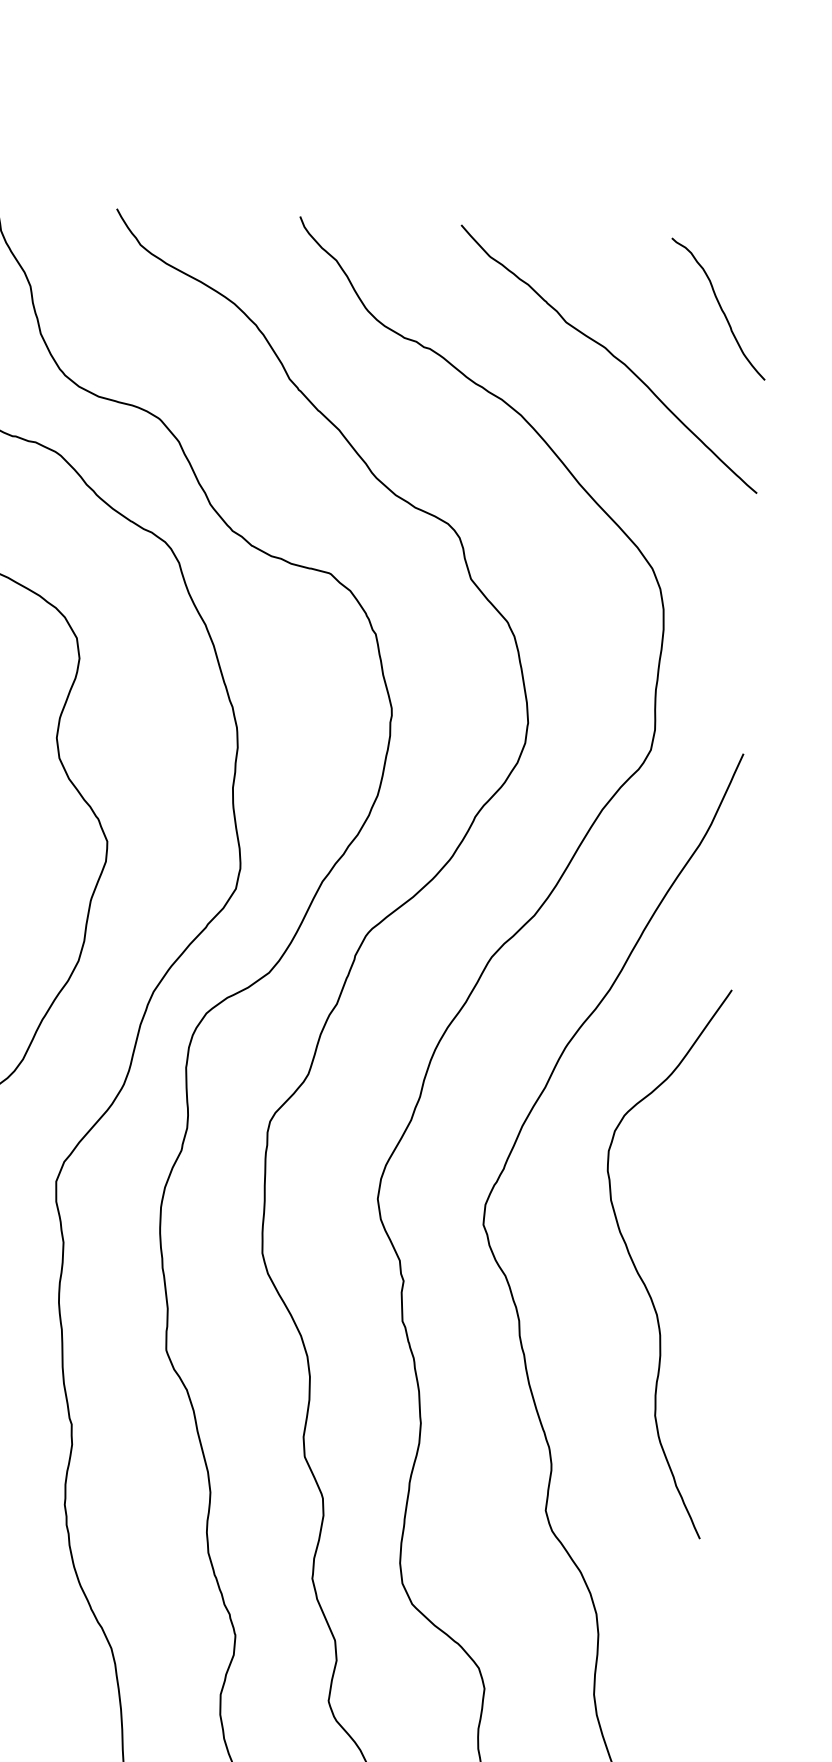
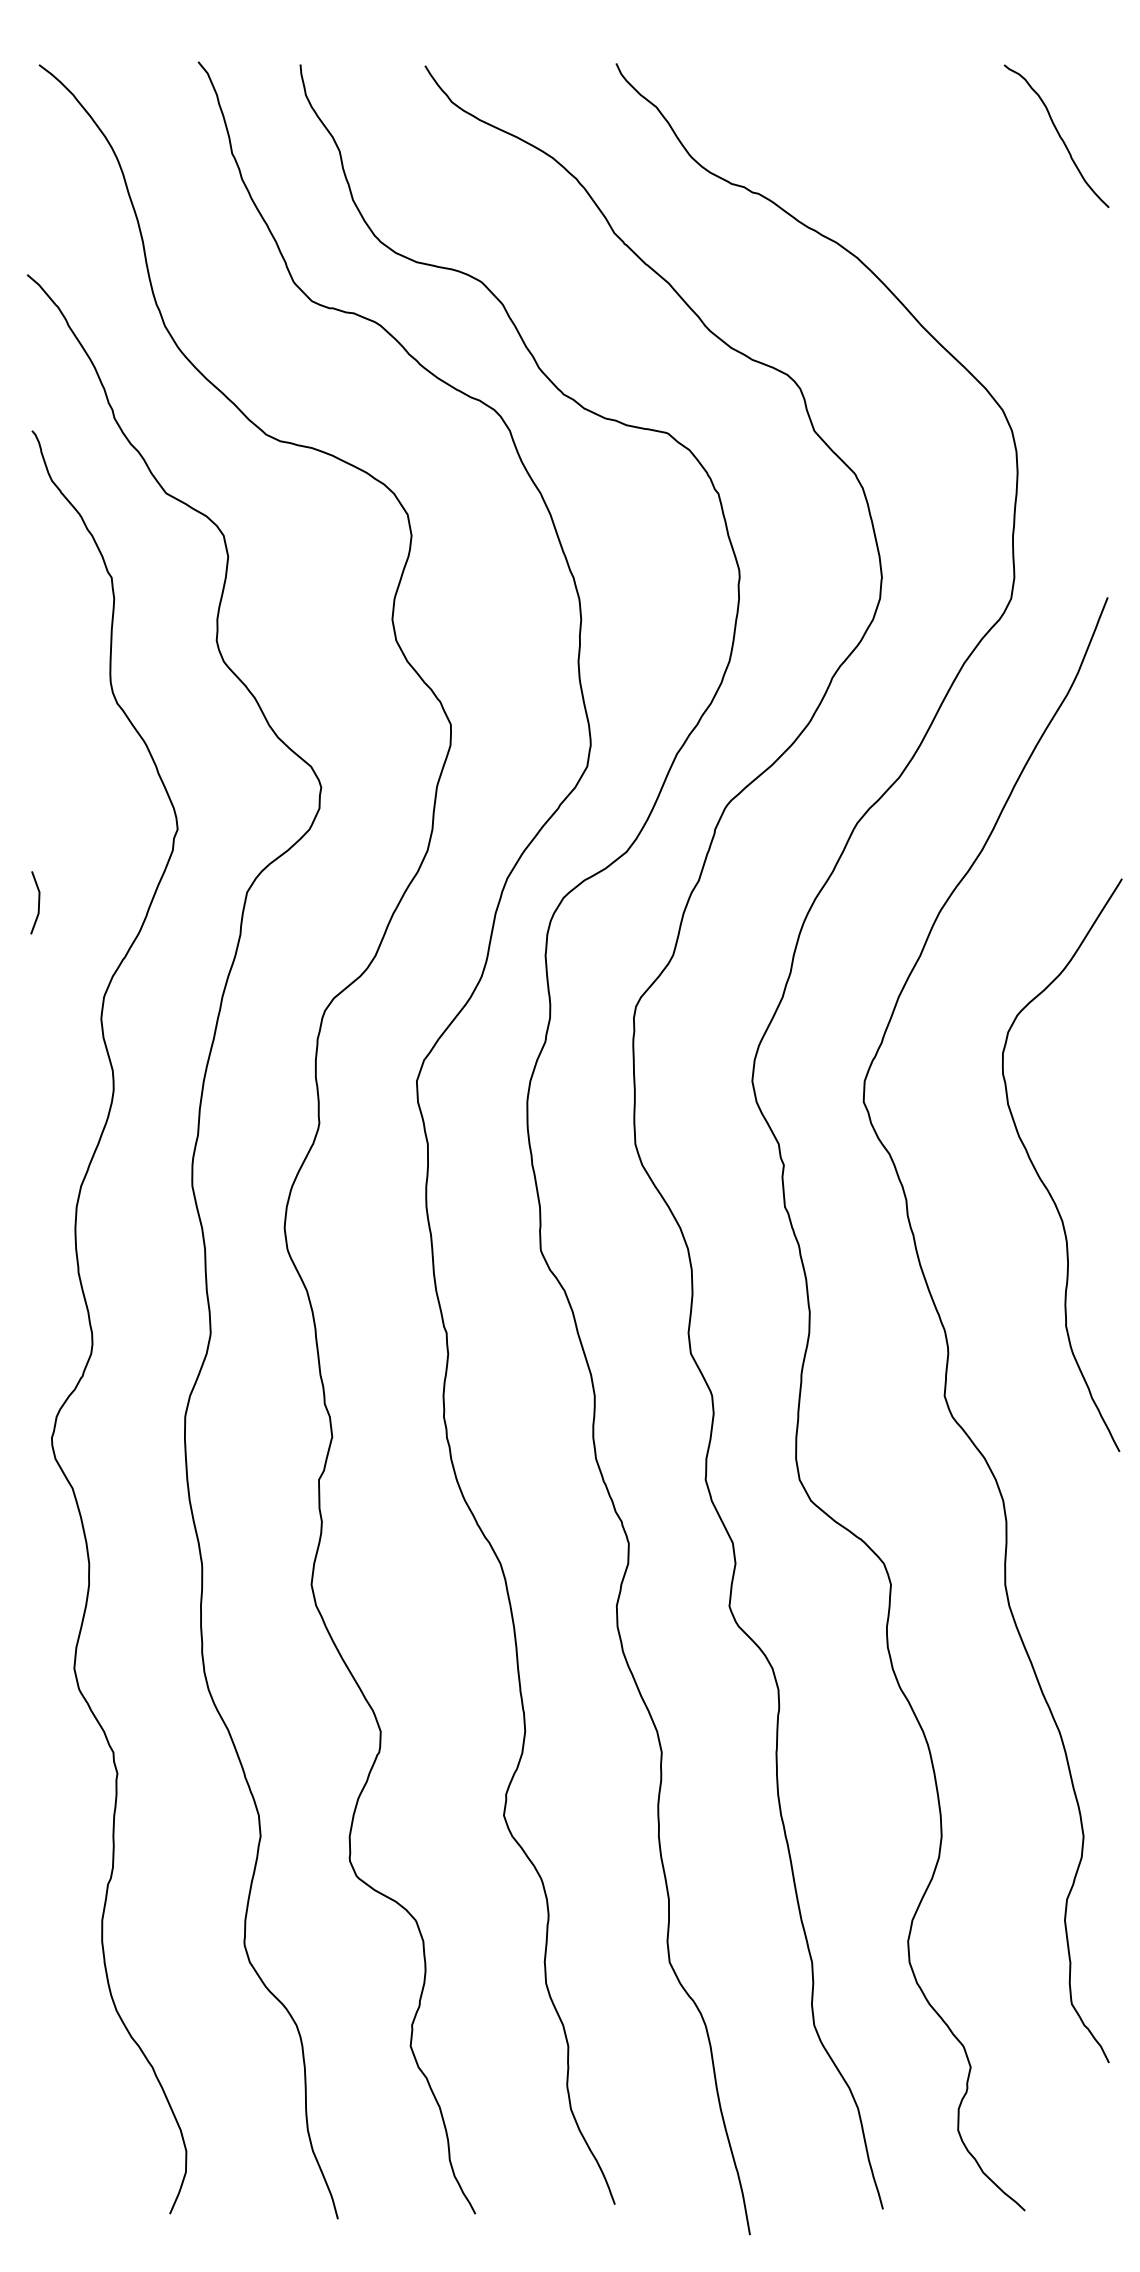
curve: (612, 355) -> (948, 190), removed
curve: (639, 1273) -> (1041, 1178), moved

